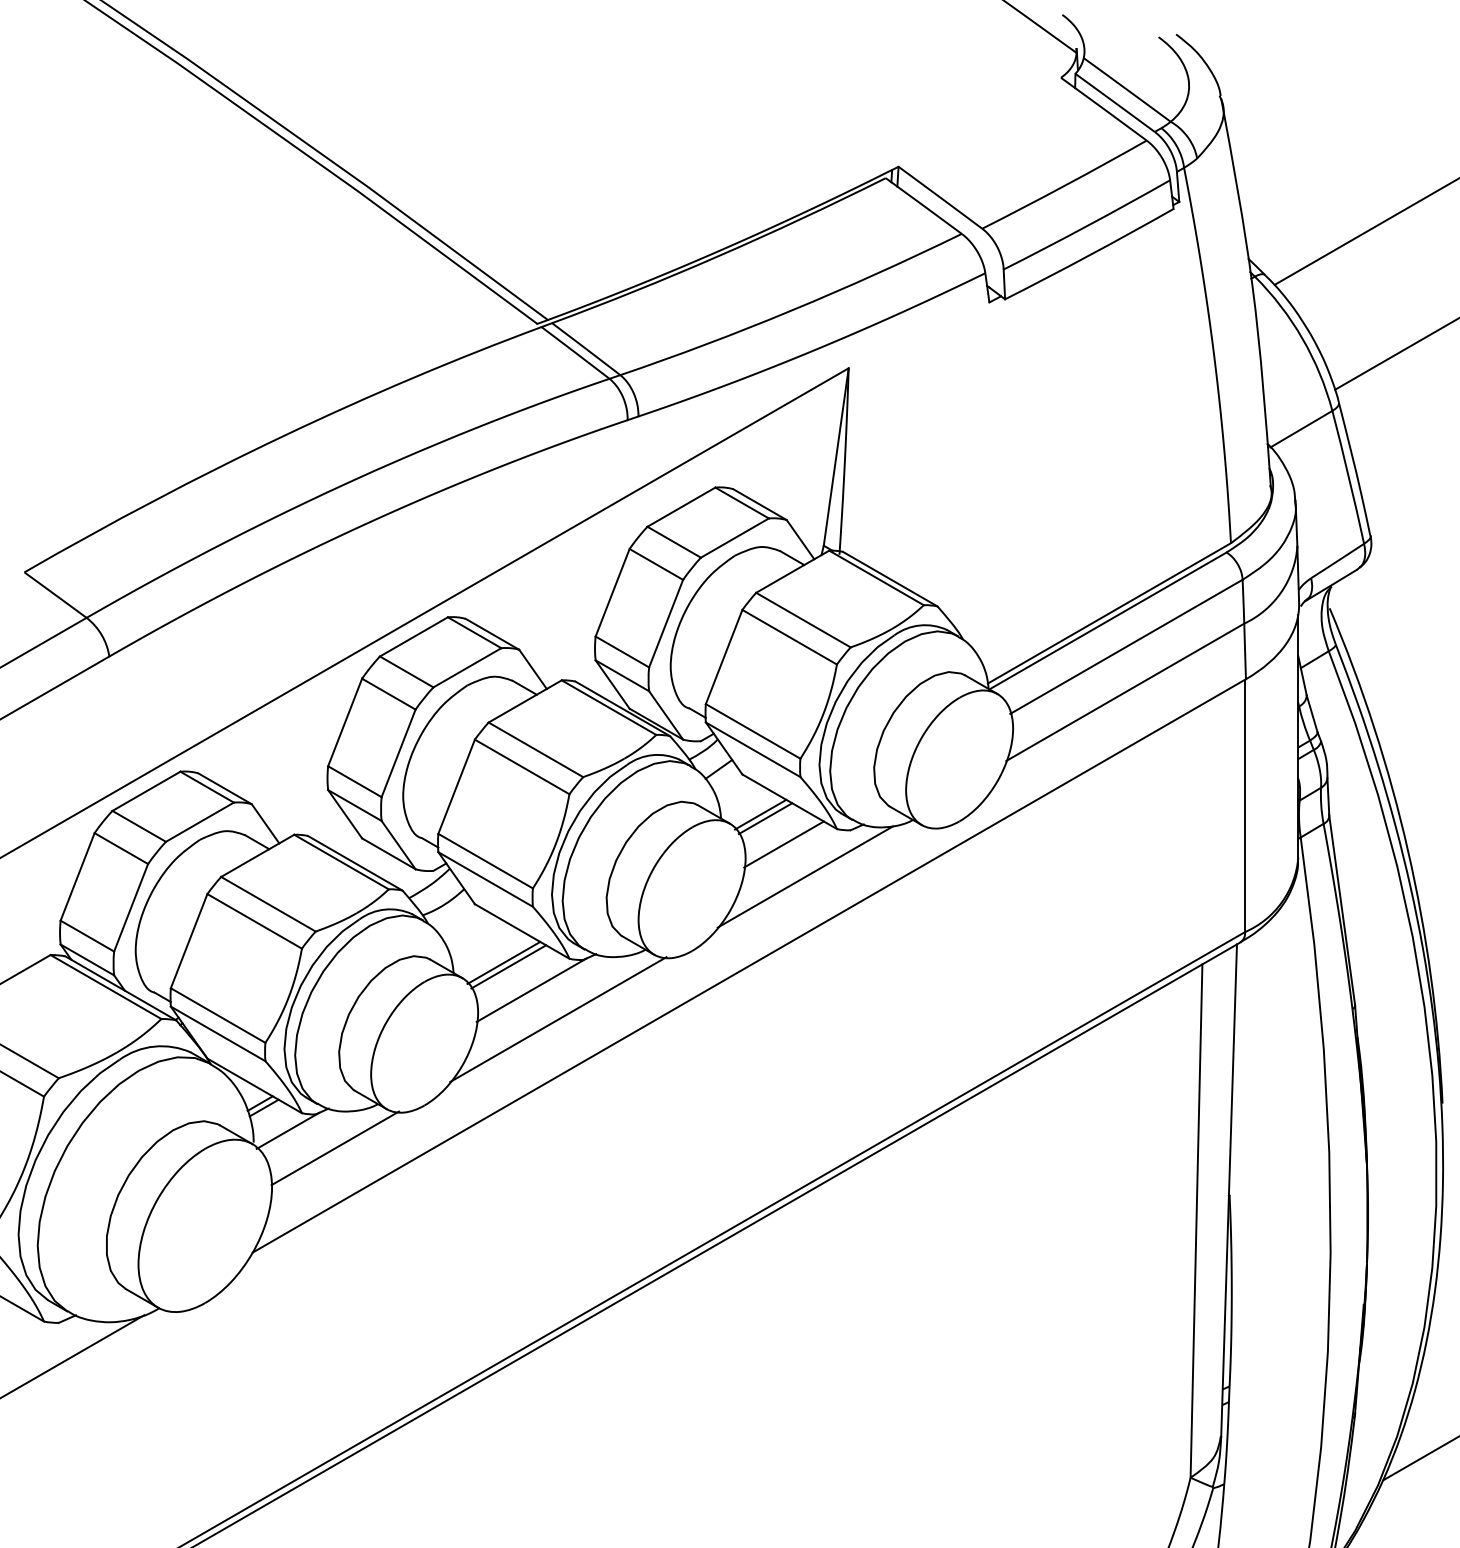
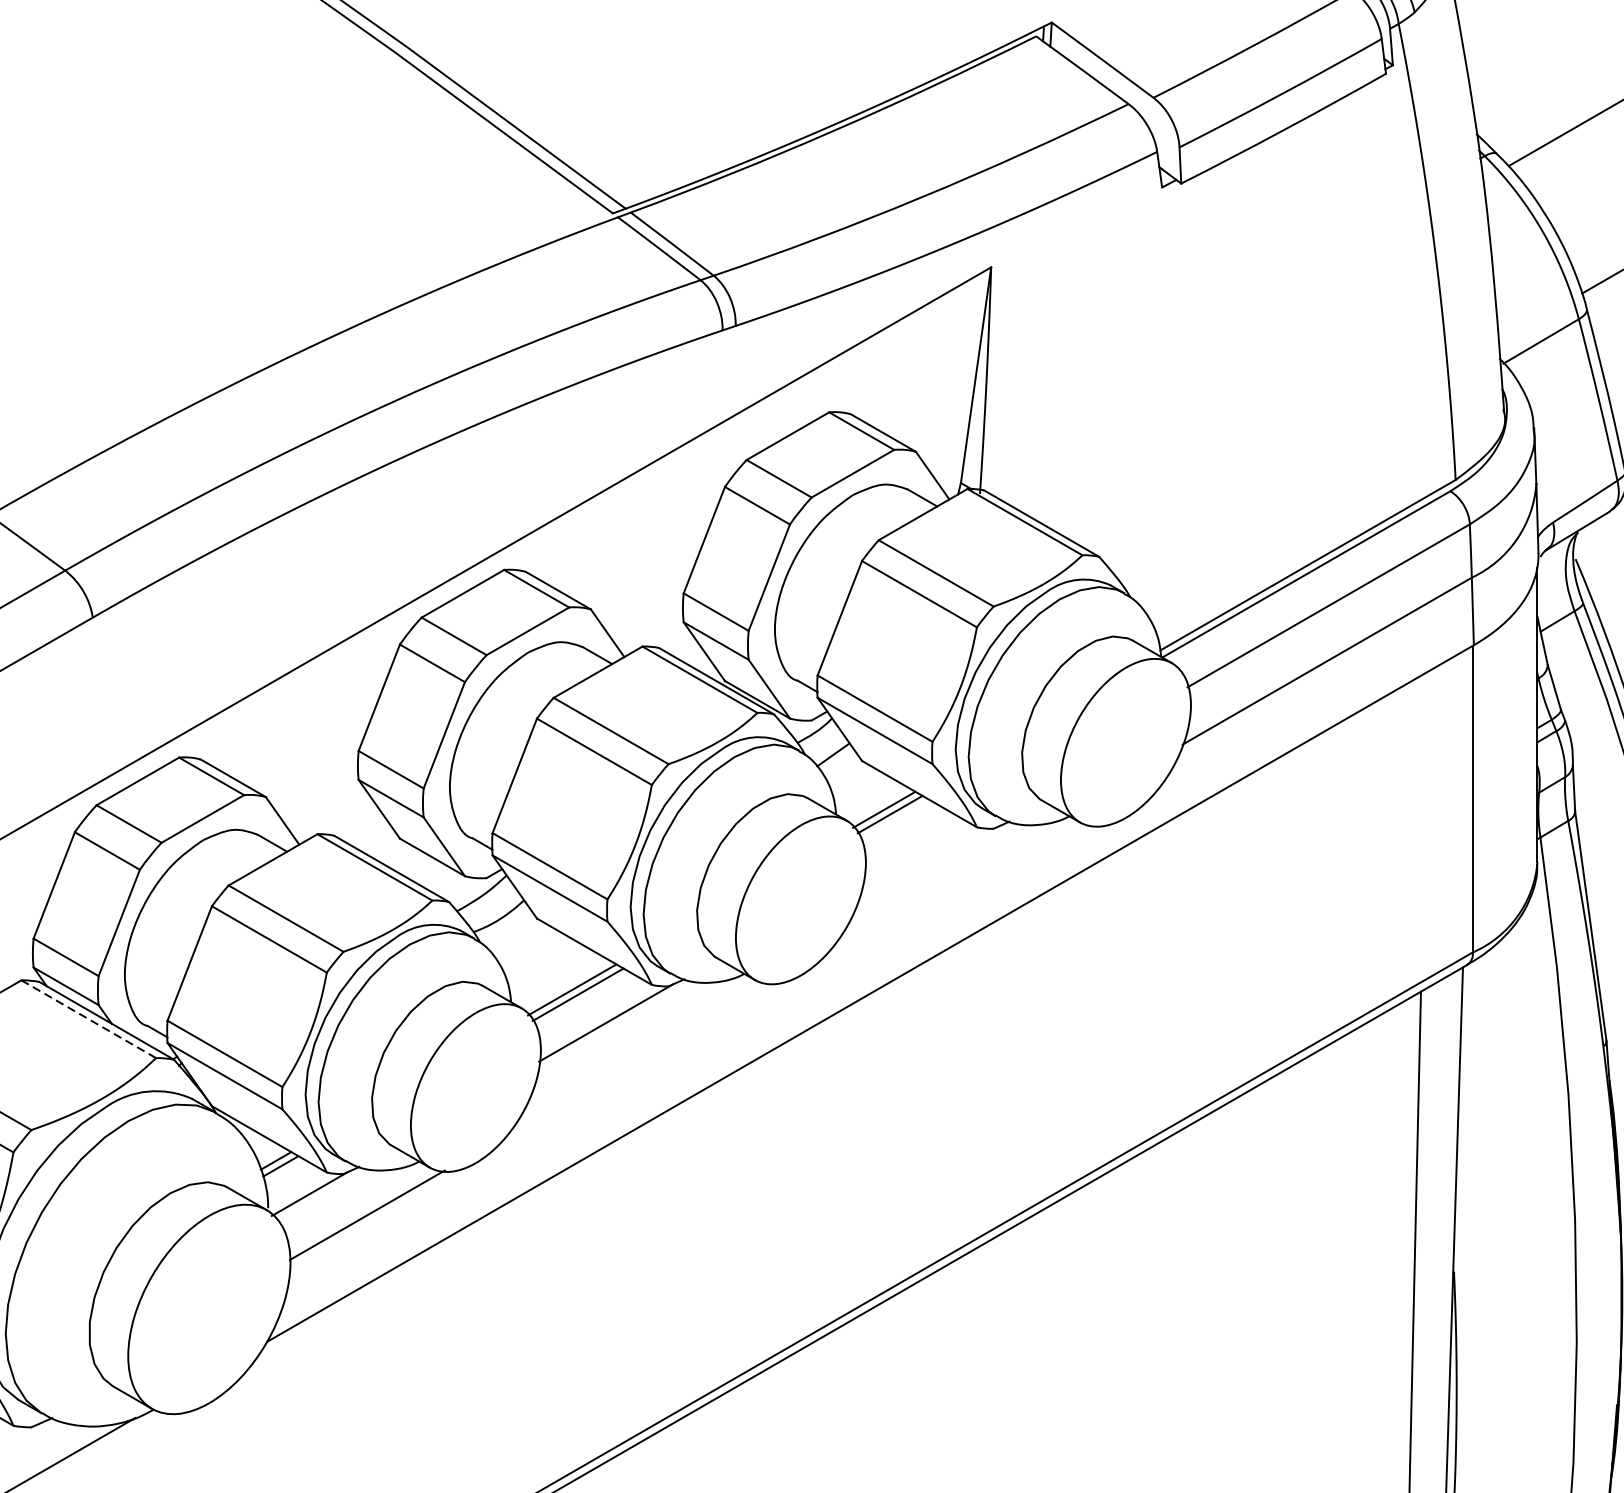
line: (783, 844) -> (911, 846), removed
line: (805, 876) -> (938, 884), removed
line: (106, 987) -> (89, 1019), solid -> dashed
line: (558, 1019) -> (638, 1058), removed

